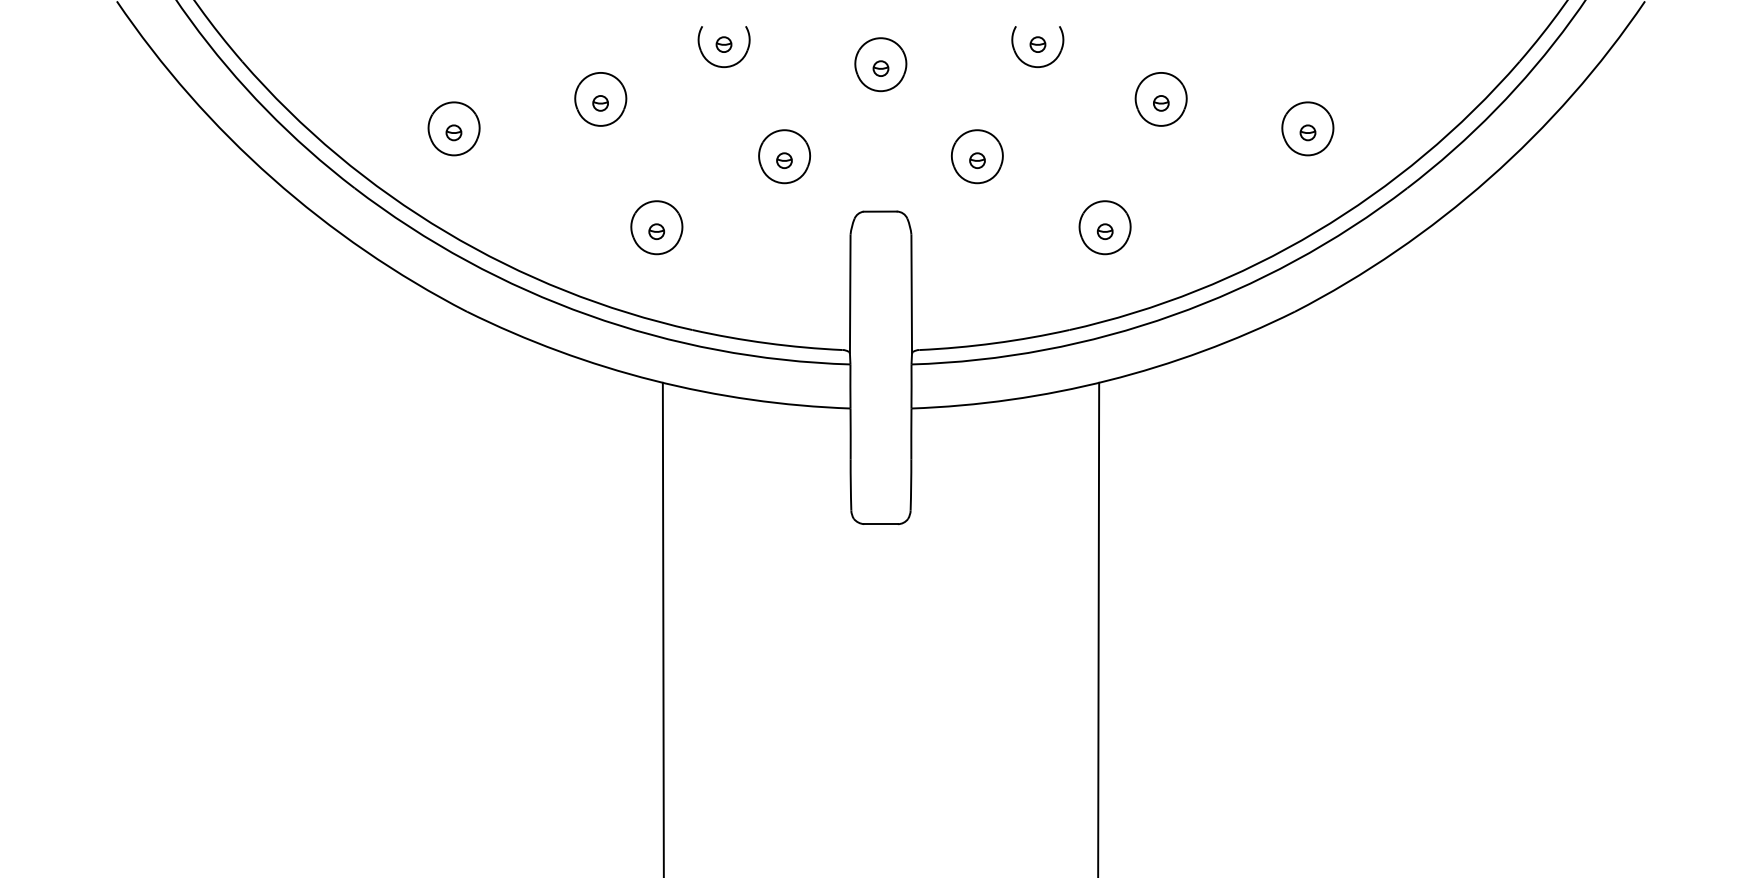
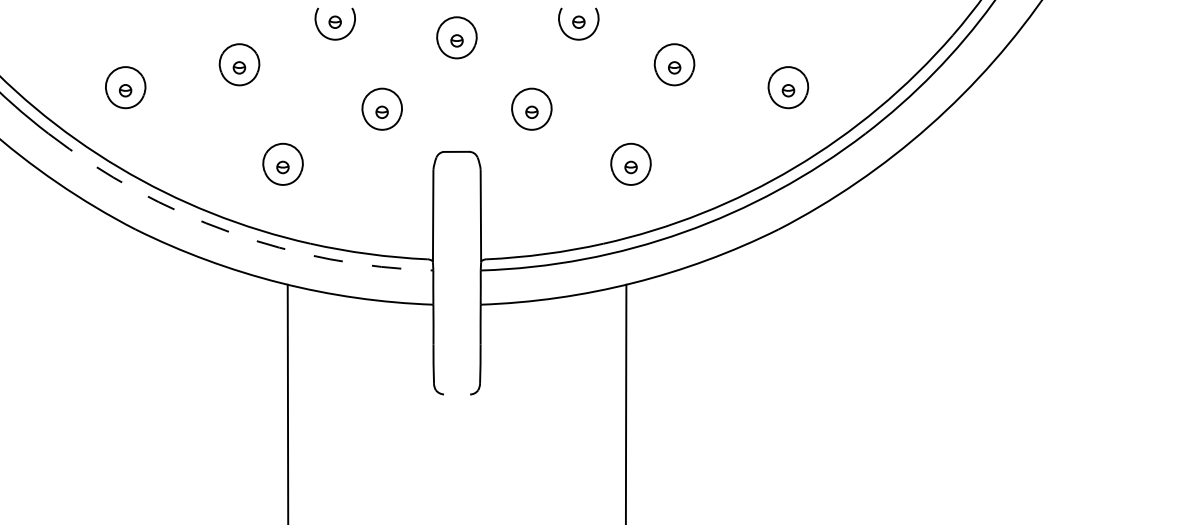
arc: (588, 315) -> (230, 232), solid -> dashed
line: (880, 524) -> (456, 394), removed

